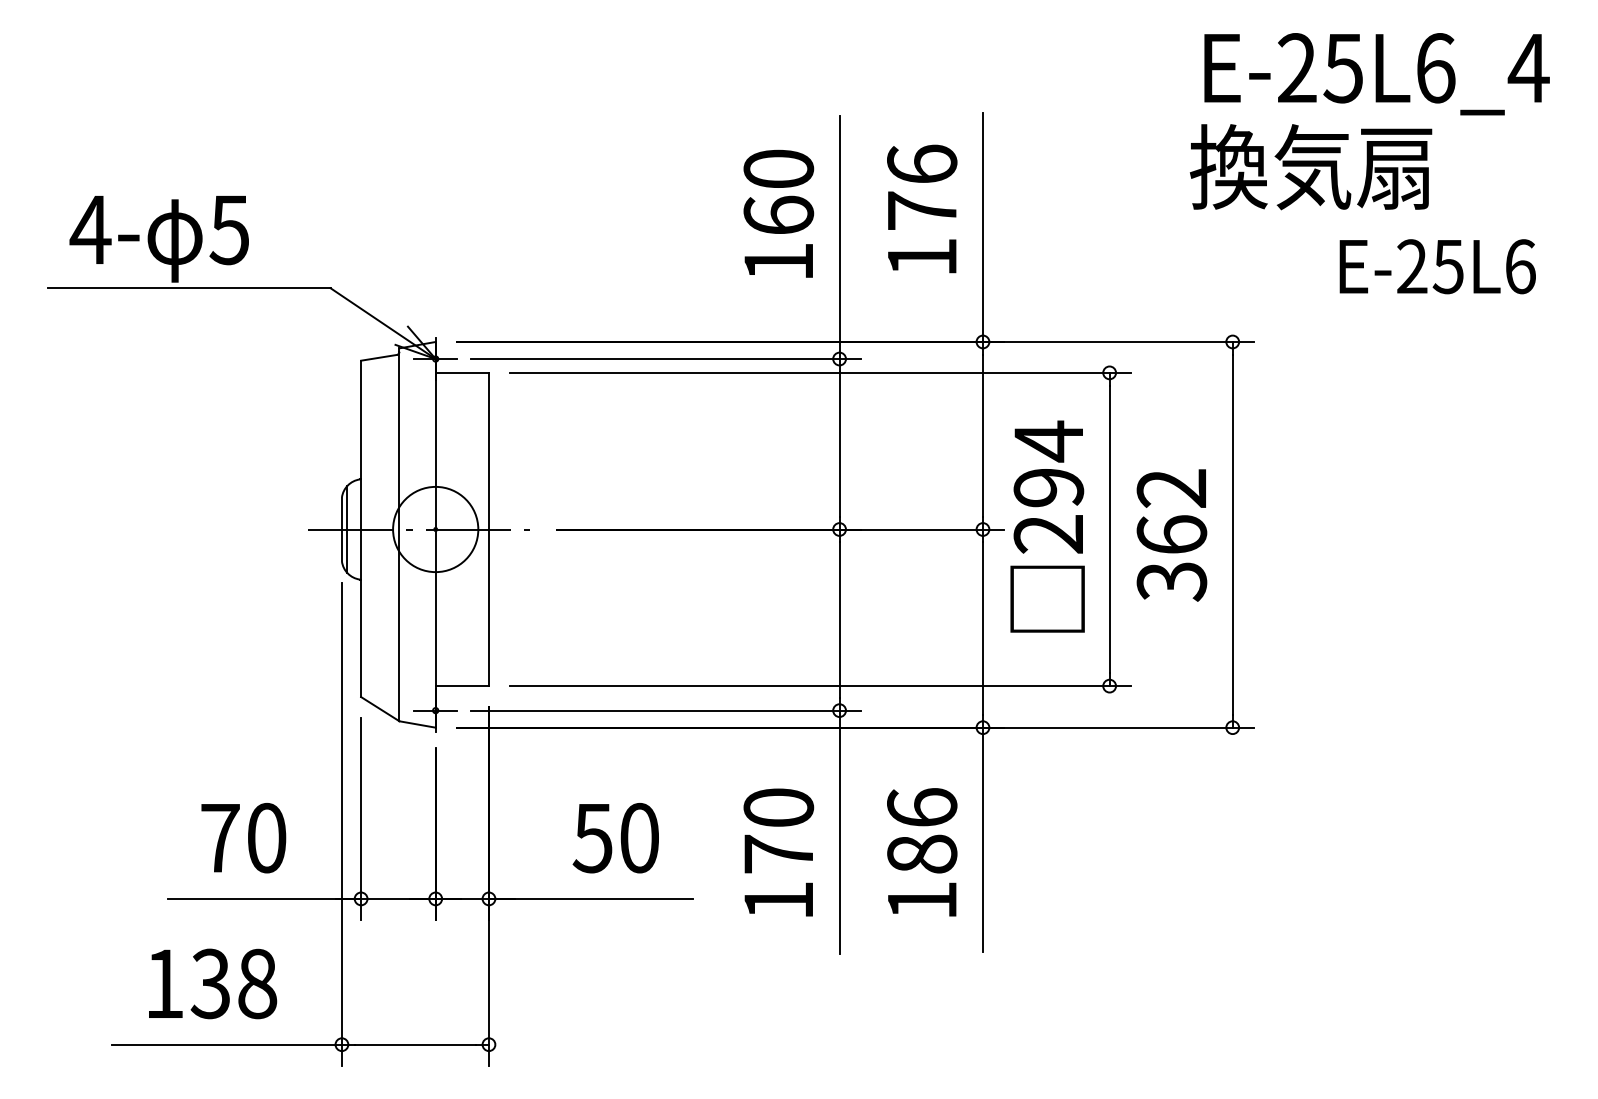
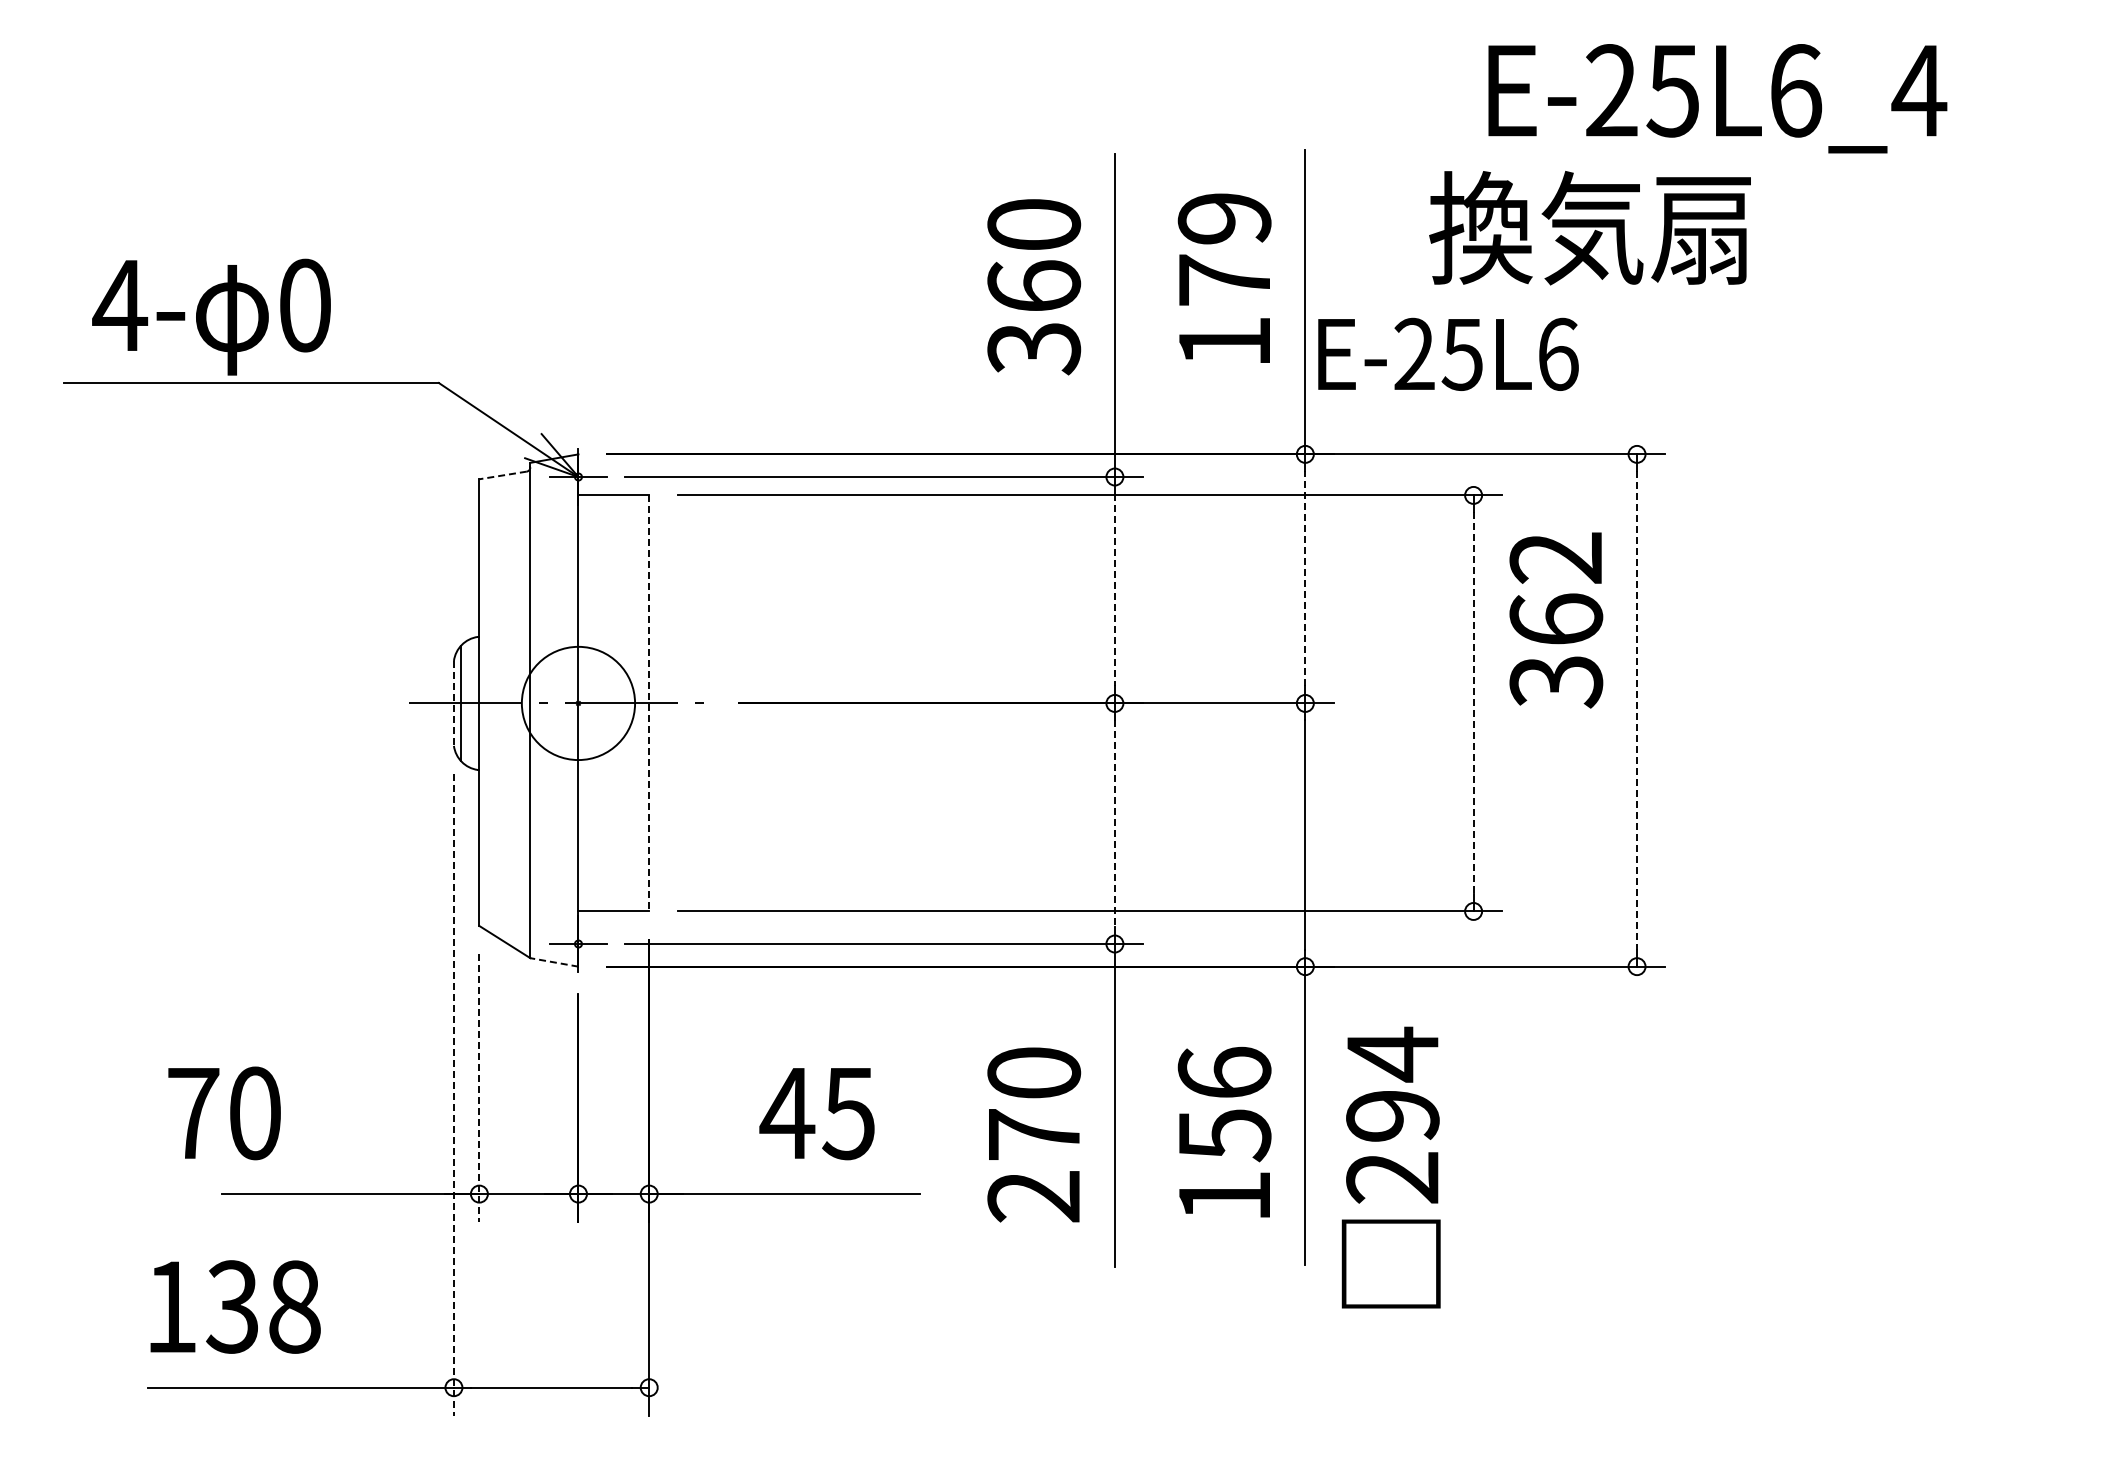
text: (1376, 74) -> (1717, 98), moved
text: (922, 164) -> (1224, 218), 176 -> 179
text: (1310, 167) -> (1589, 228), moved
text: (228, 229) -> (303, 305), 5 -> 0
text: (779, 263) -> (1034, 349), 160 -> 360
text: (1437, 266) -> (1448, 353), moved
line: (379, 357) -> (503, 475), solid -> dashed
line: (983, 435) -> (1305, 578), solid -> dashed
line: (839, 444) -> (1114, 590), solid -> dashed
text: (1047, 526) -> (1390, 1167), moved
line: (341, 529) -> (453, 703), solid -> dashed
line: (489, 529) -> (649, 703), solid -> dashed
line: (1109, 529) -> (1473, 703), solid -> dashed
text: (1172, 535) -> (1556, 620), moved
line: (1233, 535) -> (1637, 711), solid -> dashed
line: (839, 620) -> (1114, 824), solid -> dashed
line: (416, 724) -> (553, 962), solid -> dashed
line: (361, 819) -> (479, 1088), solid -> dashed
line: (341, 824) -> (453, 1095), solid -> dashed
text: (243, 838) -> (224, 1113), moved
text: (614, 838) -> (816, 1113), 50 -> 45
text: (922, 854) -> (1224, 1135), 186 -> 156
text: (778, 900) -> (1033, 1196), 170 -> 270
text: (212, 983) -> (235, 1306), moved

